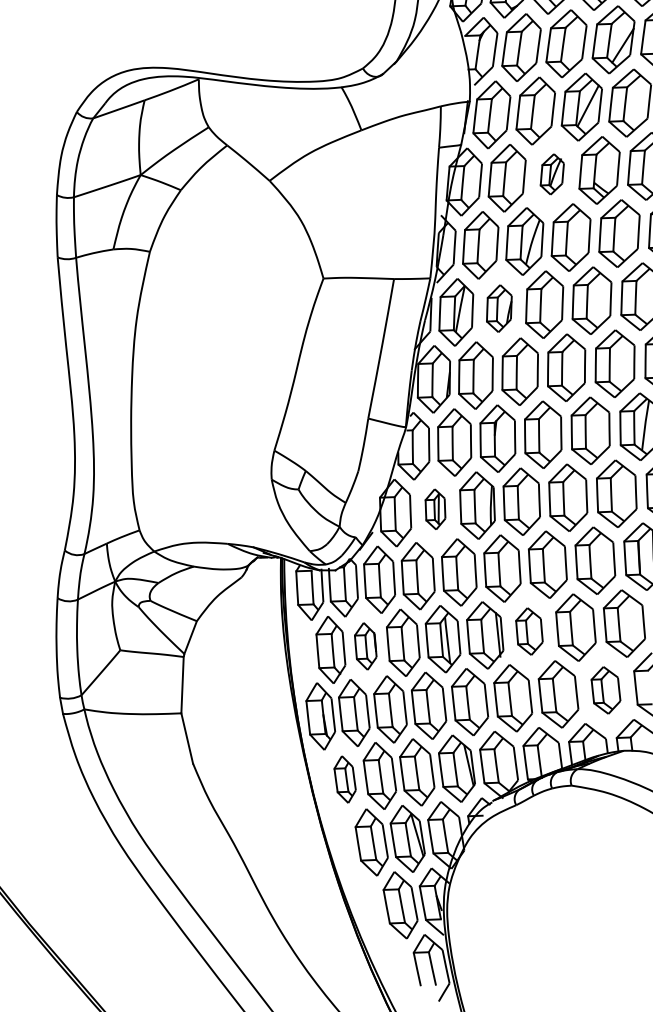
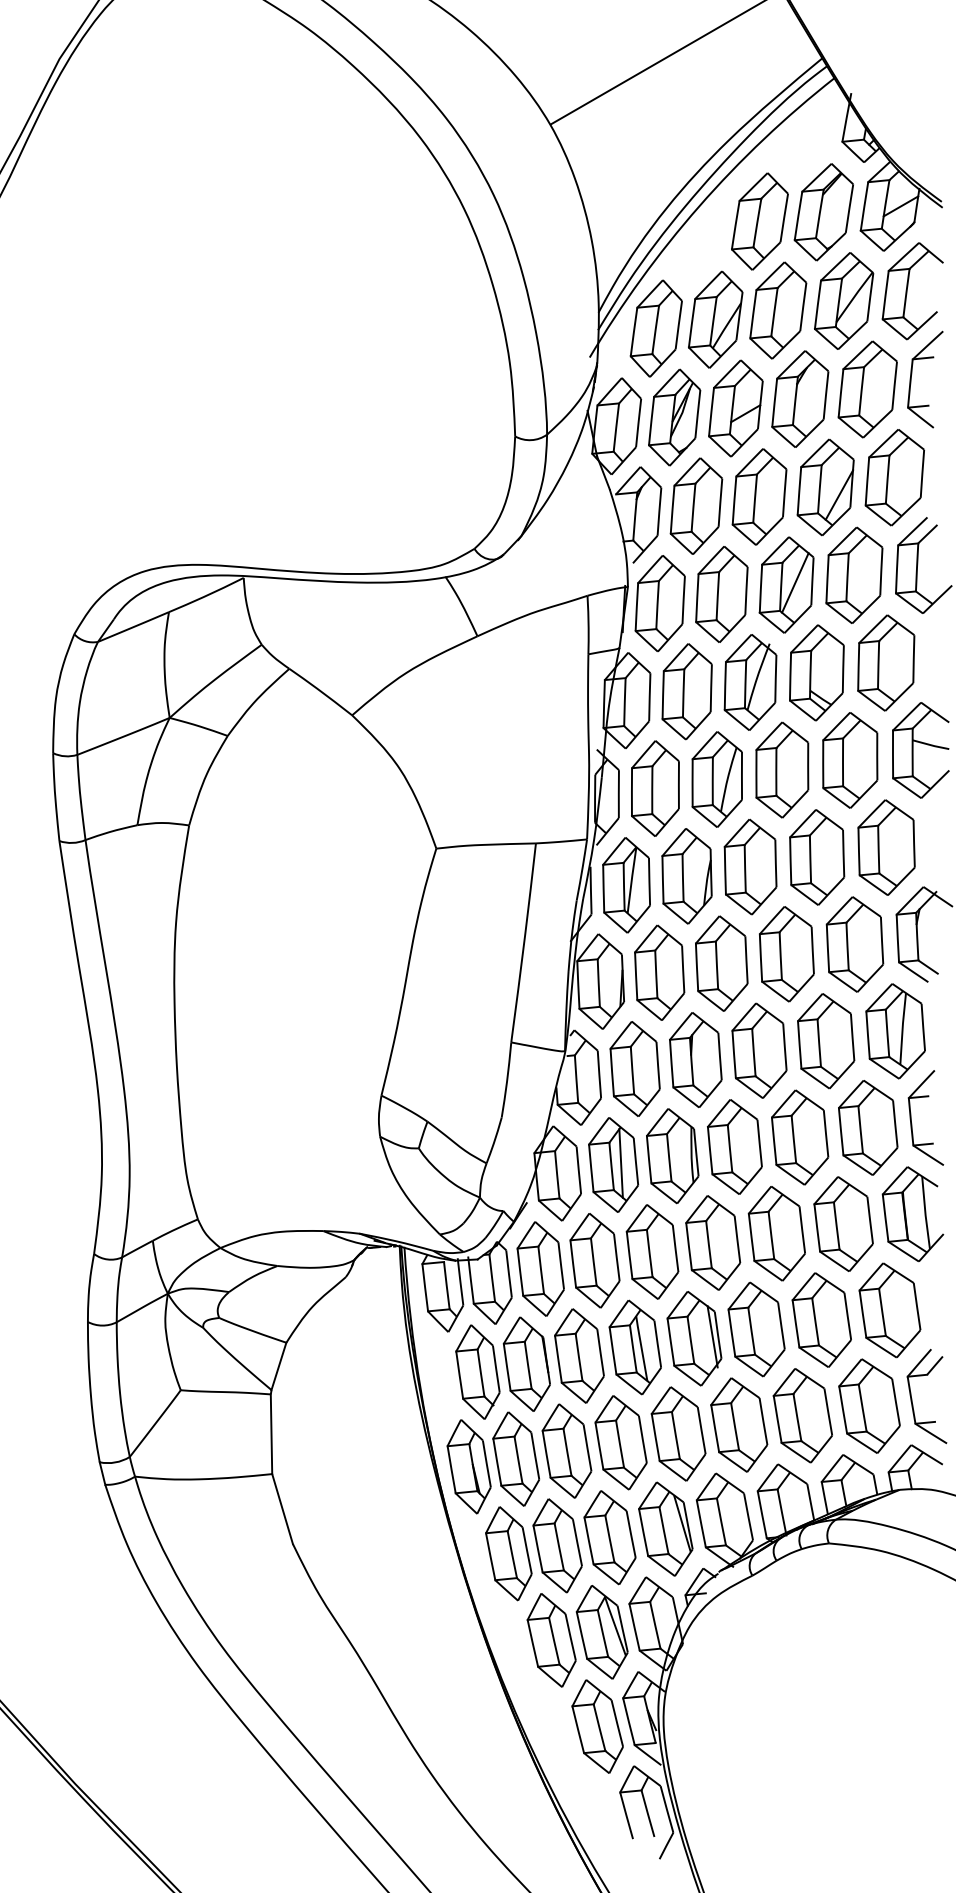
part: (552, 174) -> (750, 682), size x1.67
part: (498, 308) -> (686, 876), size x1.43
part: (435, 509) -> (613, 1164), size x1.67
part: (529, 631) -> (756, 1329), size x1.43
part: (365, 645) -> (526, 1363), size x1.43
part: (606, 689) -> (869, 1405), size x1.43
part: (344, 779) -> (508, 1553), size x1.43

